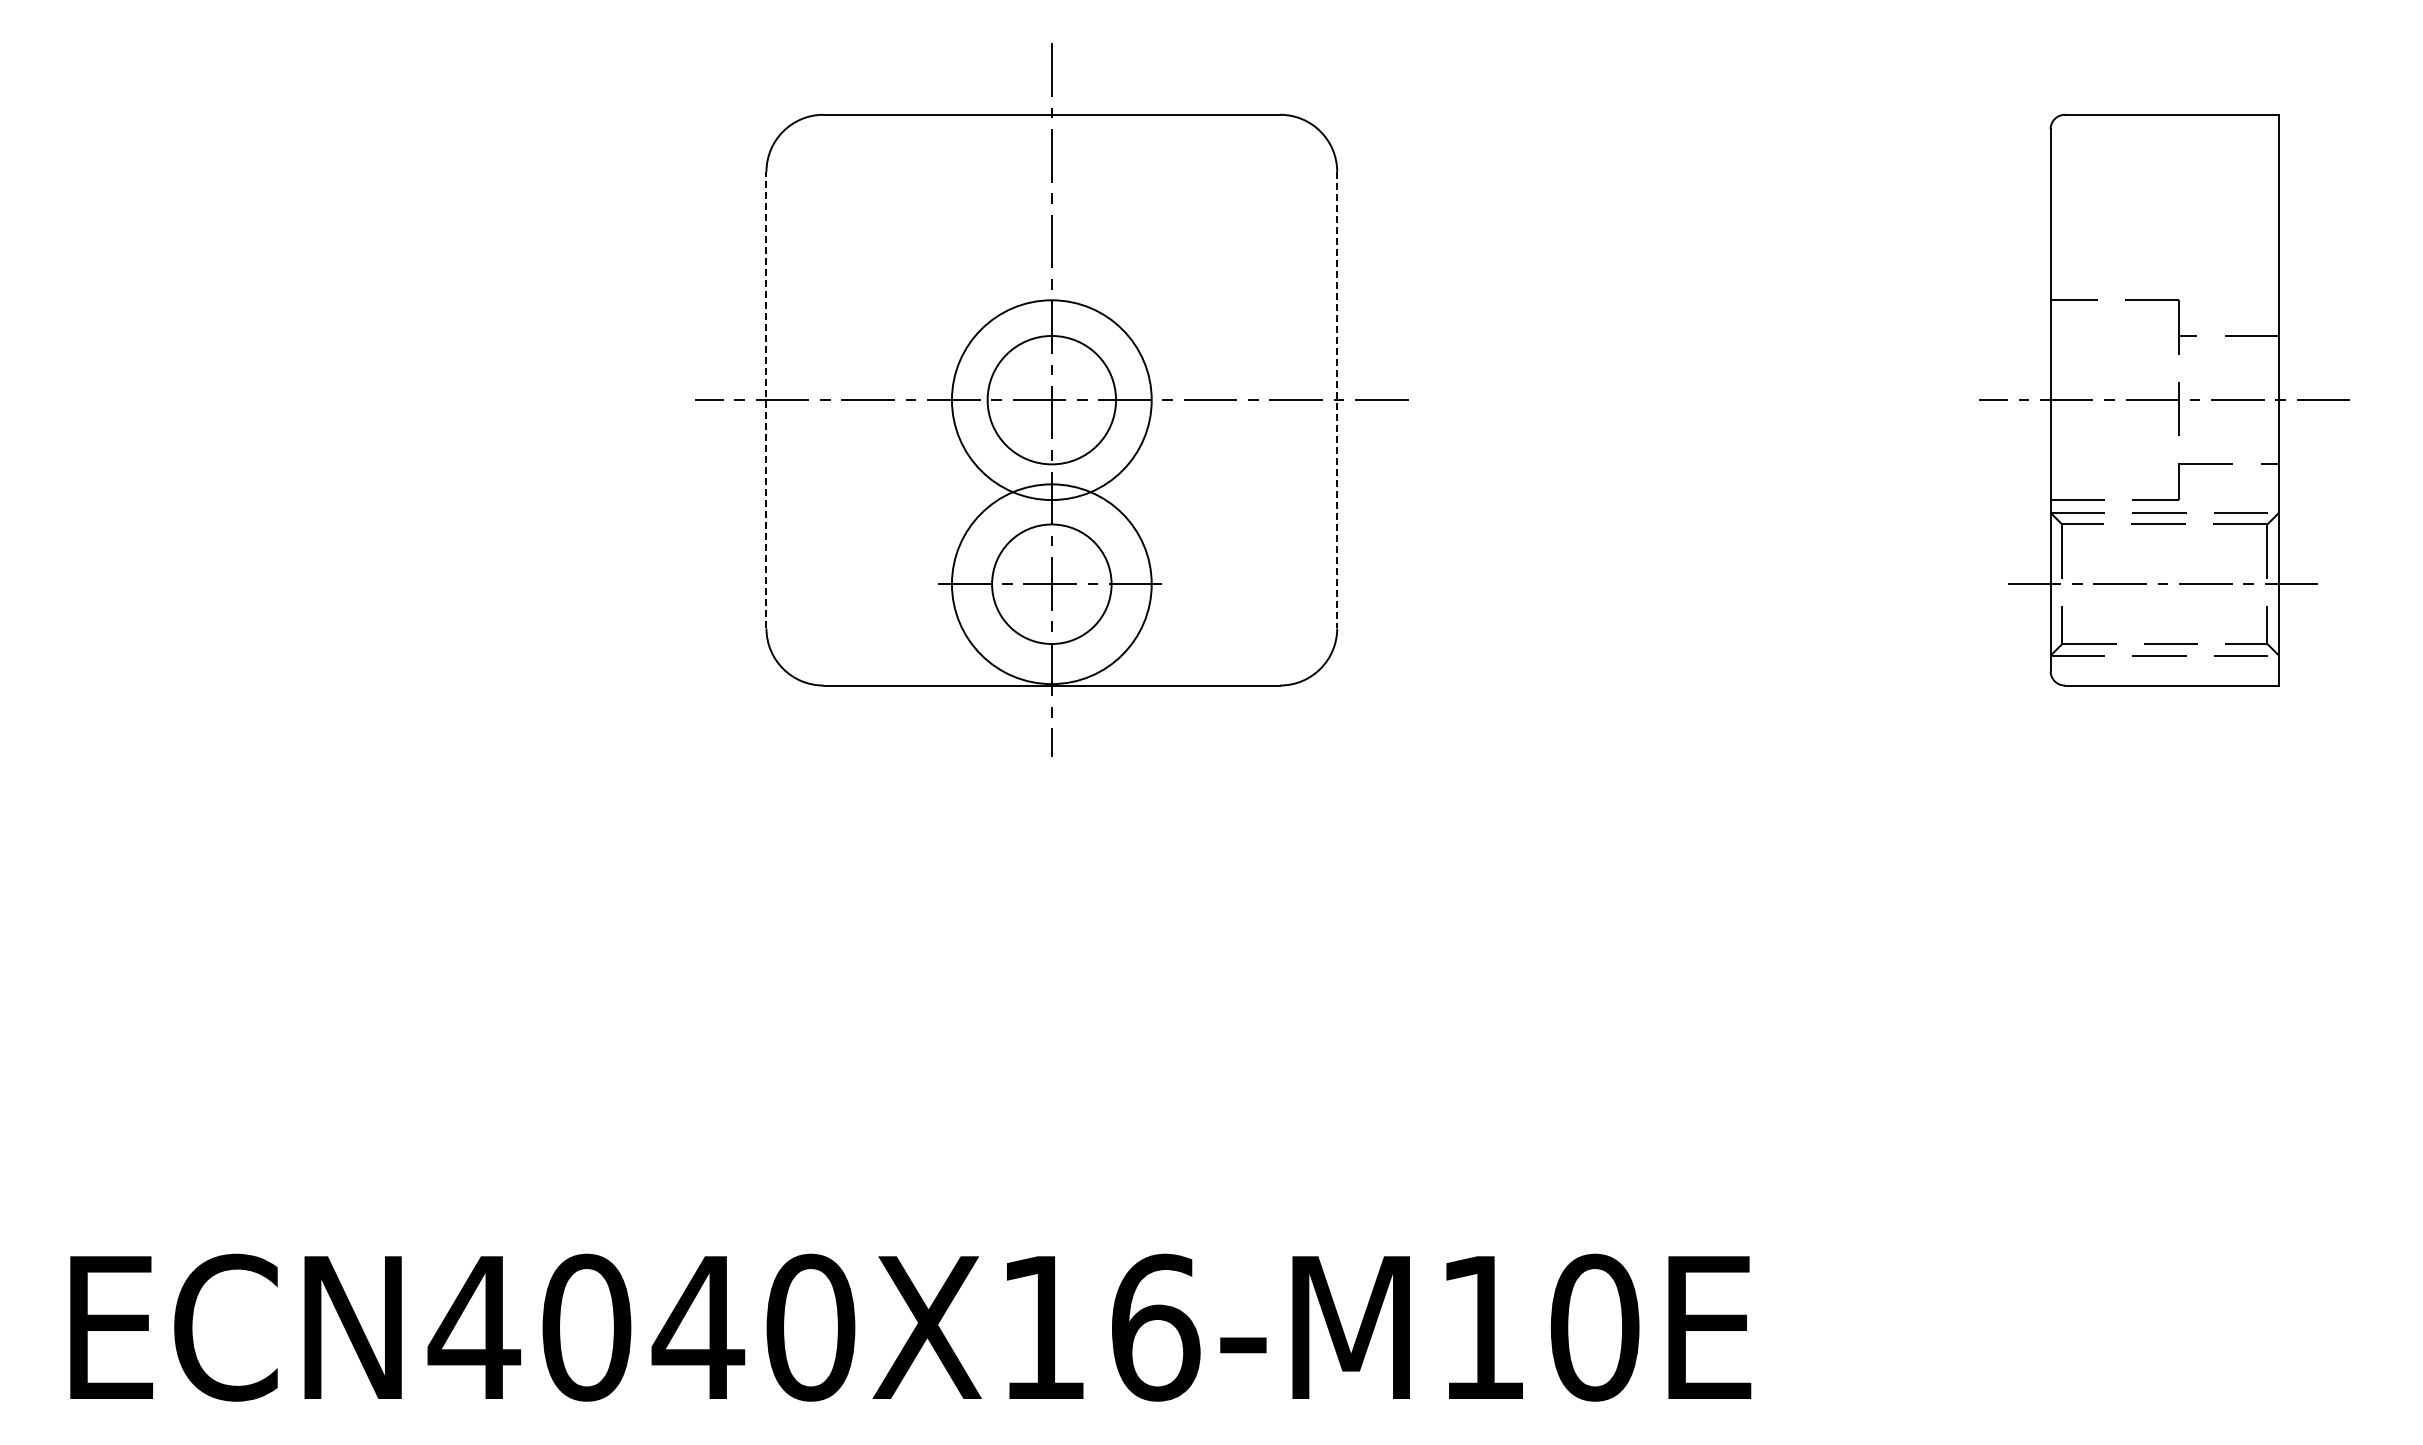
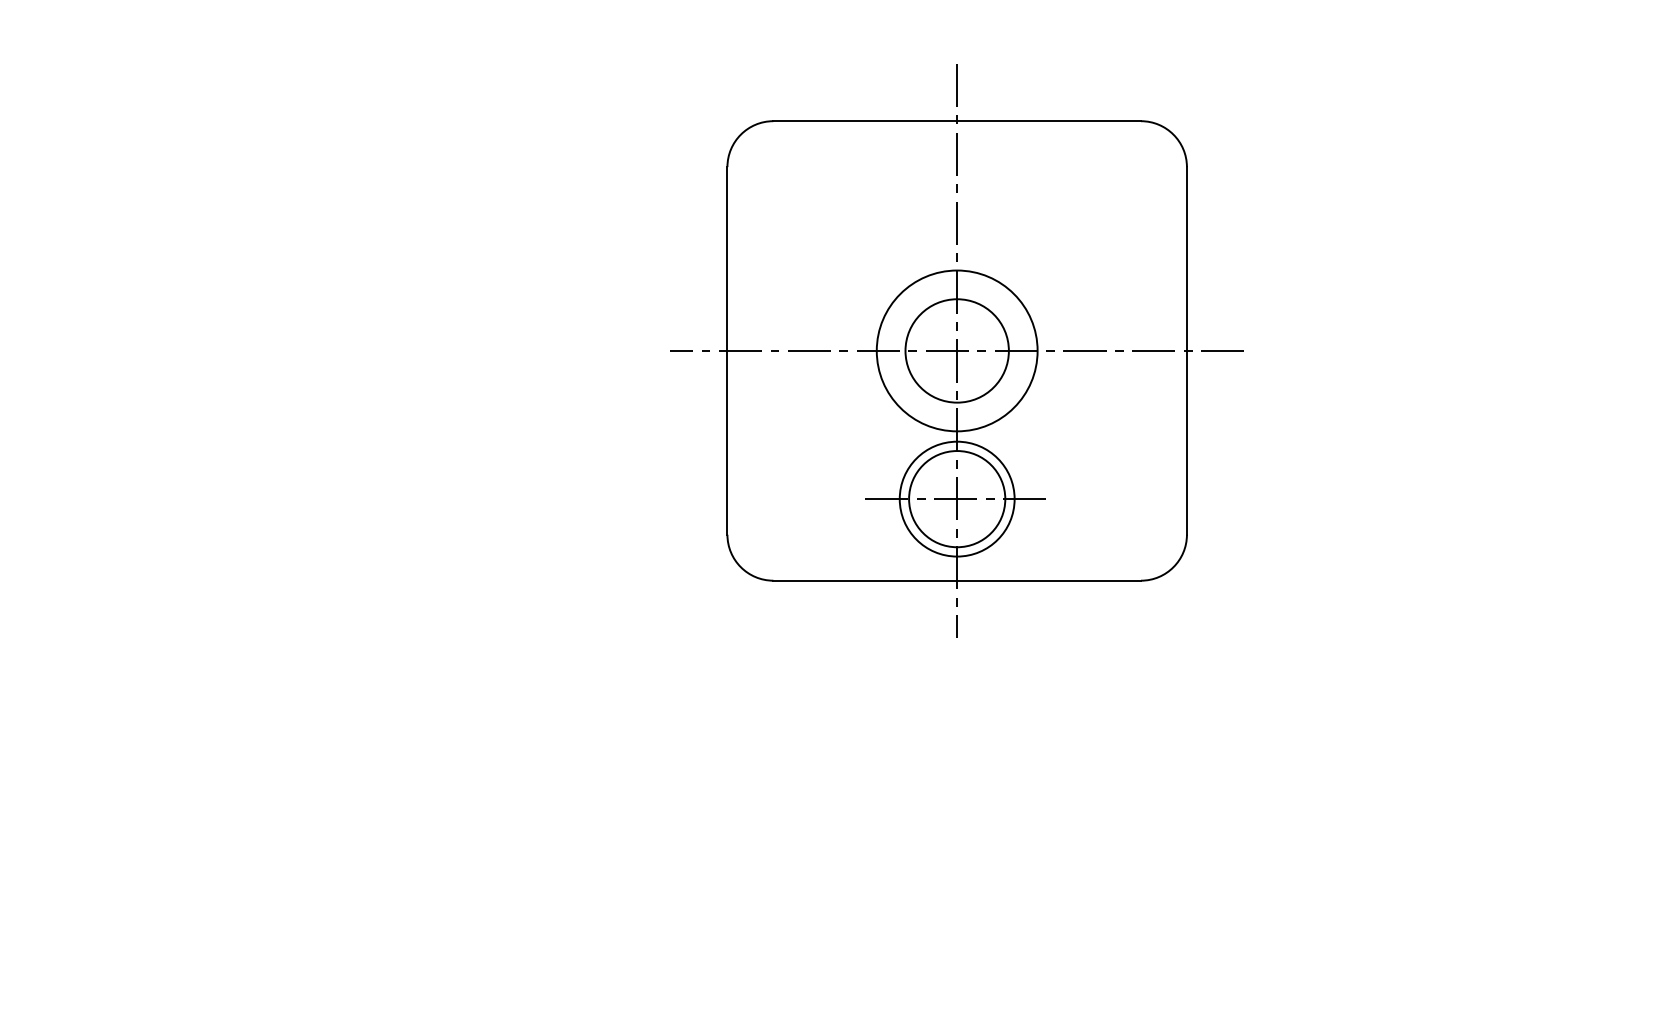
line: (766, 399) -> (727, 350), dashed -> solid
line: (1337, 400) -> (1187, 351), dashed -> solid
circle: (1051, 583) -> (956, 498), size x0.71

